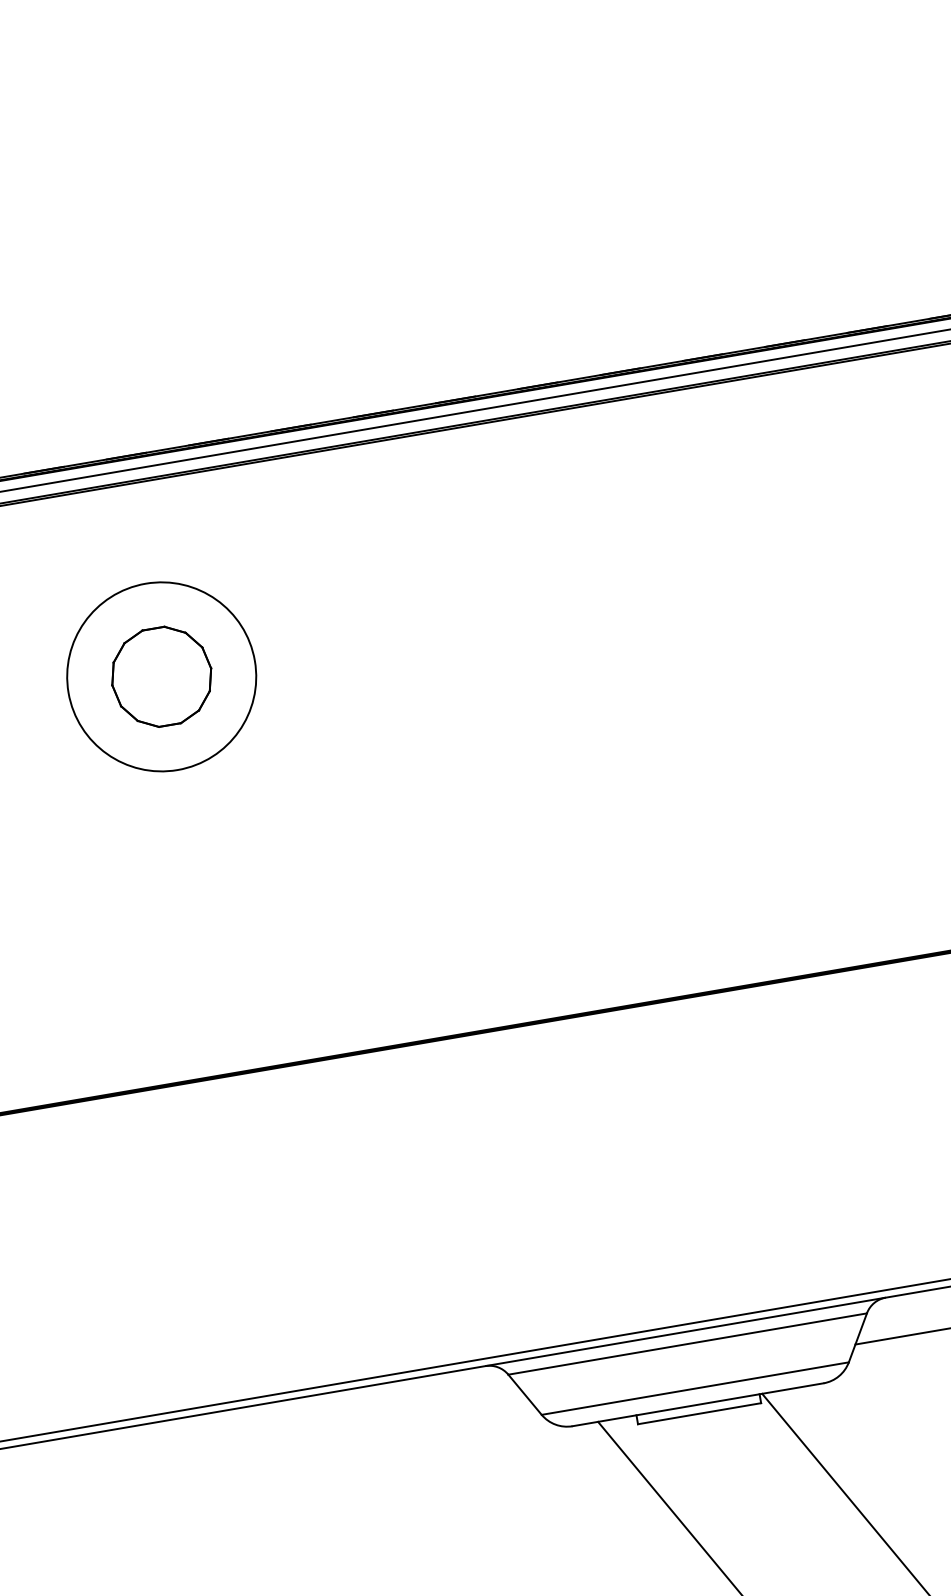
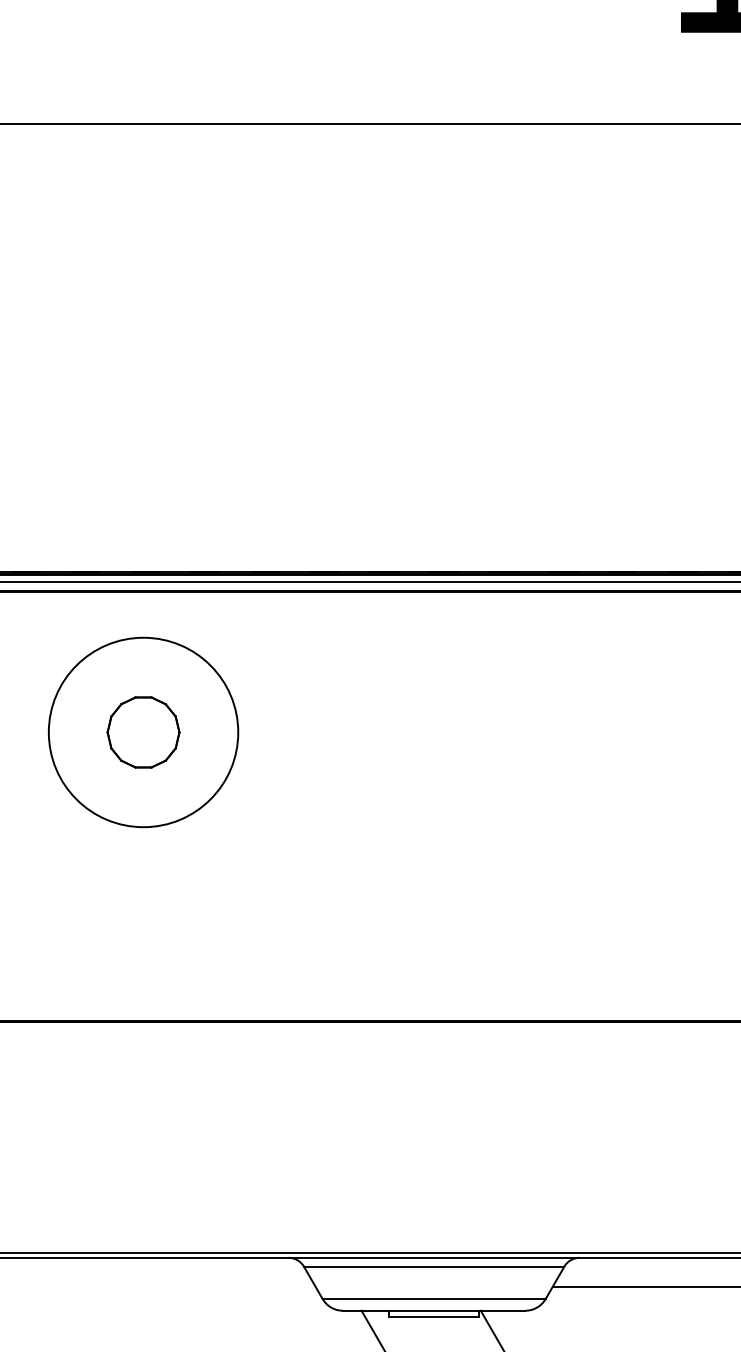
circle: (161, 676) -> (143, 732), size x1.4

